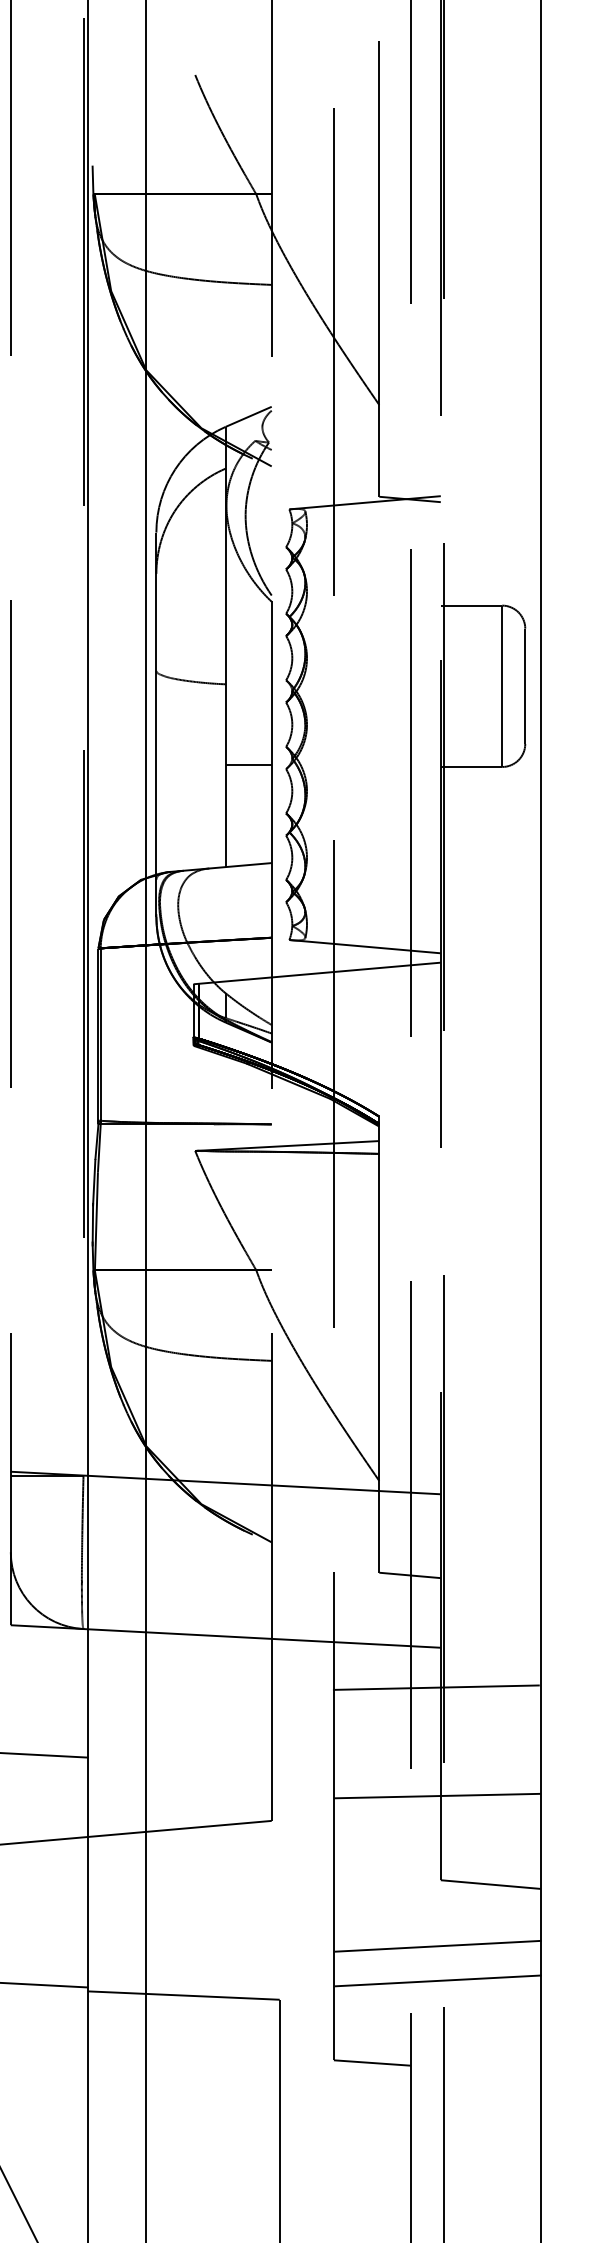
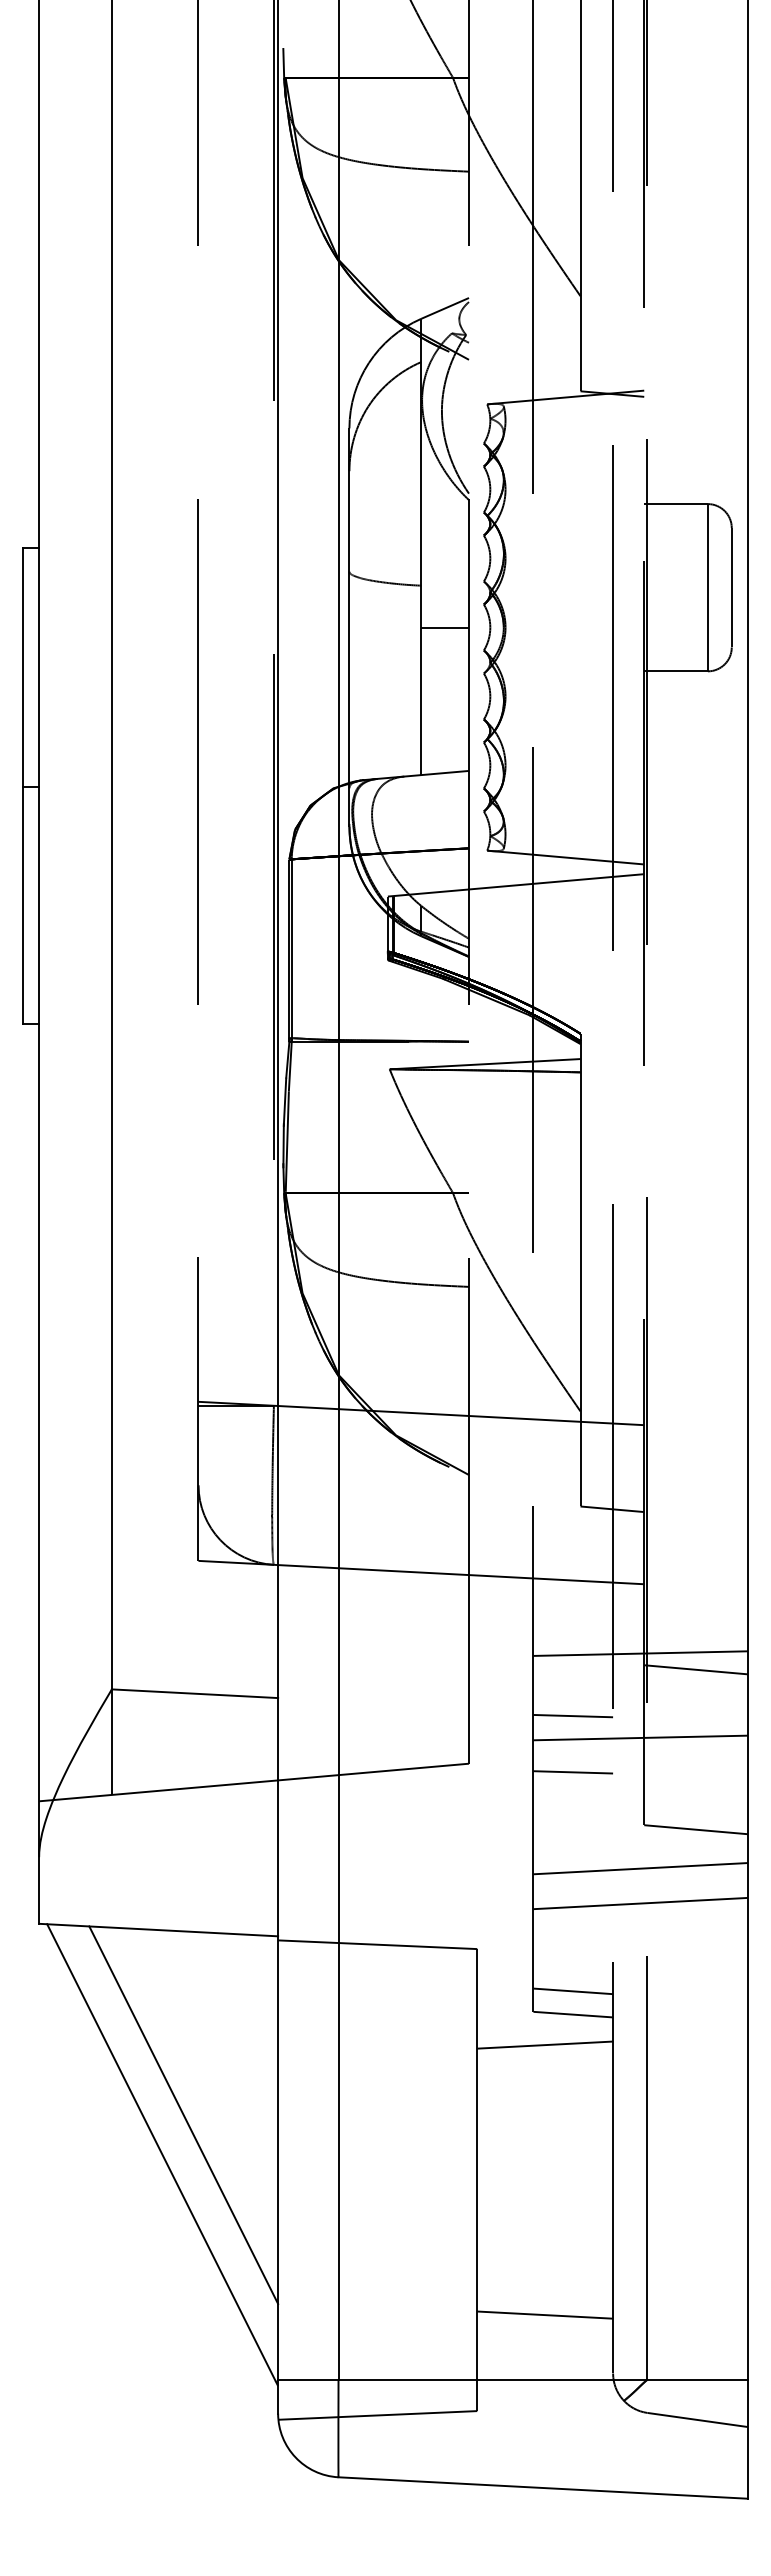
line: (248, 765) -> (444, 627), moved
line: (436, 1687) -> (640, 1653), moved
line: (490, 1730) -> (695, 1669), added
line: (372, 1774) -> (573, 1715), added
line: (372, 1829) -> (573, 1772), added
line: (438, 1946) -> (640, 1868), moved
line: (438, 1980) -> (640, 1903), moved
line: (372, 2040) -> (573, 1991), added
line: (345, 2091) -> (545, 2044), added

